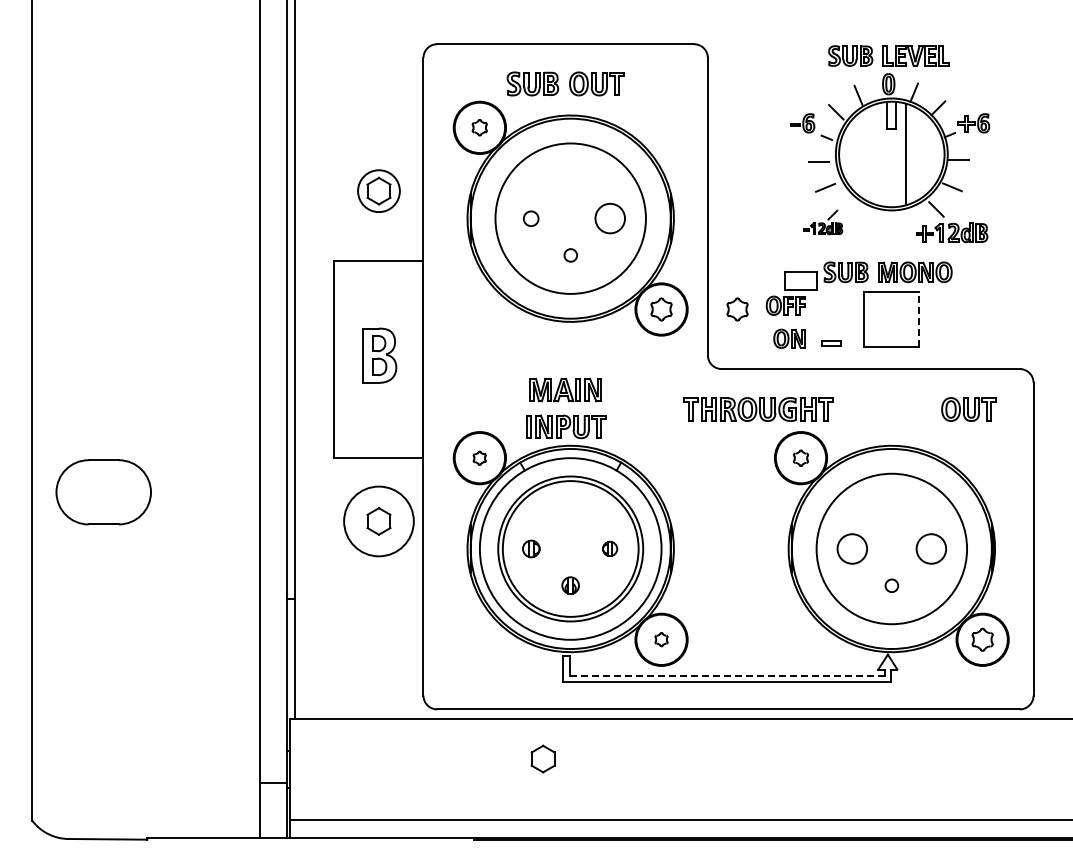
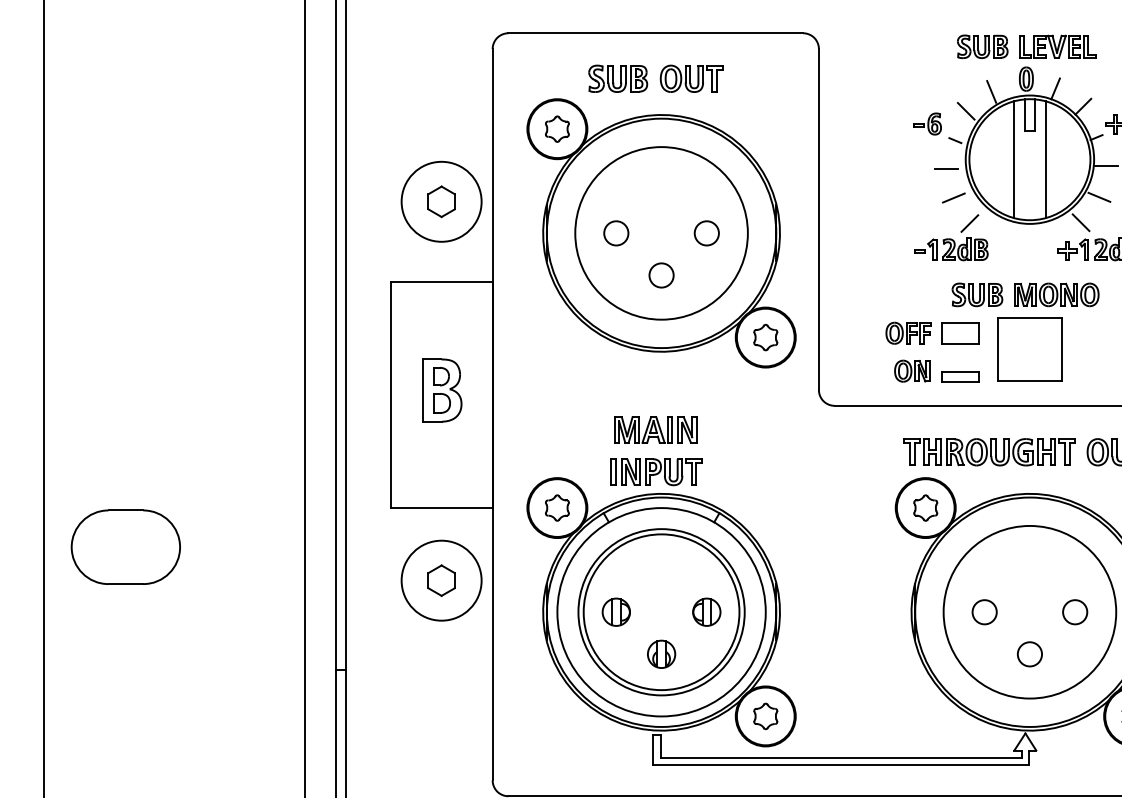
part: (479, 127) -> (556, 128), size x1.43
line: (878, 154) -> (1014, 159), added
circle: (378, 191) -> (441, 202), size x1.67
circle: (530, 218) -> (615, 233), size x1.43
circle: (609, 218) -> (706, 233), size x0.71
part: (822, 222) -> (950, 237), size x1.67
circle: (570, 255) -> (661, 275), size x1.67
part: (800, 280) -> (959, 332), moved
part: (737, 309) -> (852, 337), removed
line: (919, 319) -> (1061, 349), dashed -> solid
part: (830, 343) -> (959, 376), size x1.67
part: (758, 409) -> (989, 452), moved
part: (479, 458) -> (556, 508), size x1.67
part: (800, 458) -> (925, 508), size x1.43
part: (531, 548) -> (616, 611), size x1.43
part: (609, 548) -> (706, 611), size x1.67
circle: (852, 548) -> (984, 611), size x0.71
circle: (930, 548) -> (1074, 611), size x0.71
part: (570, 585) -> (661, 654), size x1.43
circle: (891, 585) -> (1029, 654), size x1.67
part: (661, 639) -> (765, 716), size x1.67
line: (727, 675) -> (841, 757), dashed -> solid

